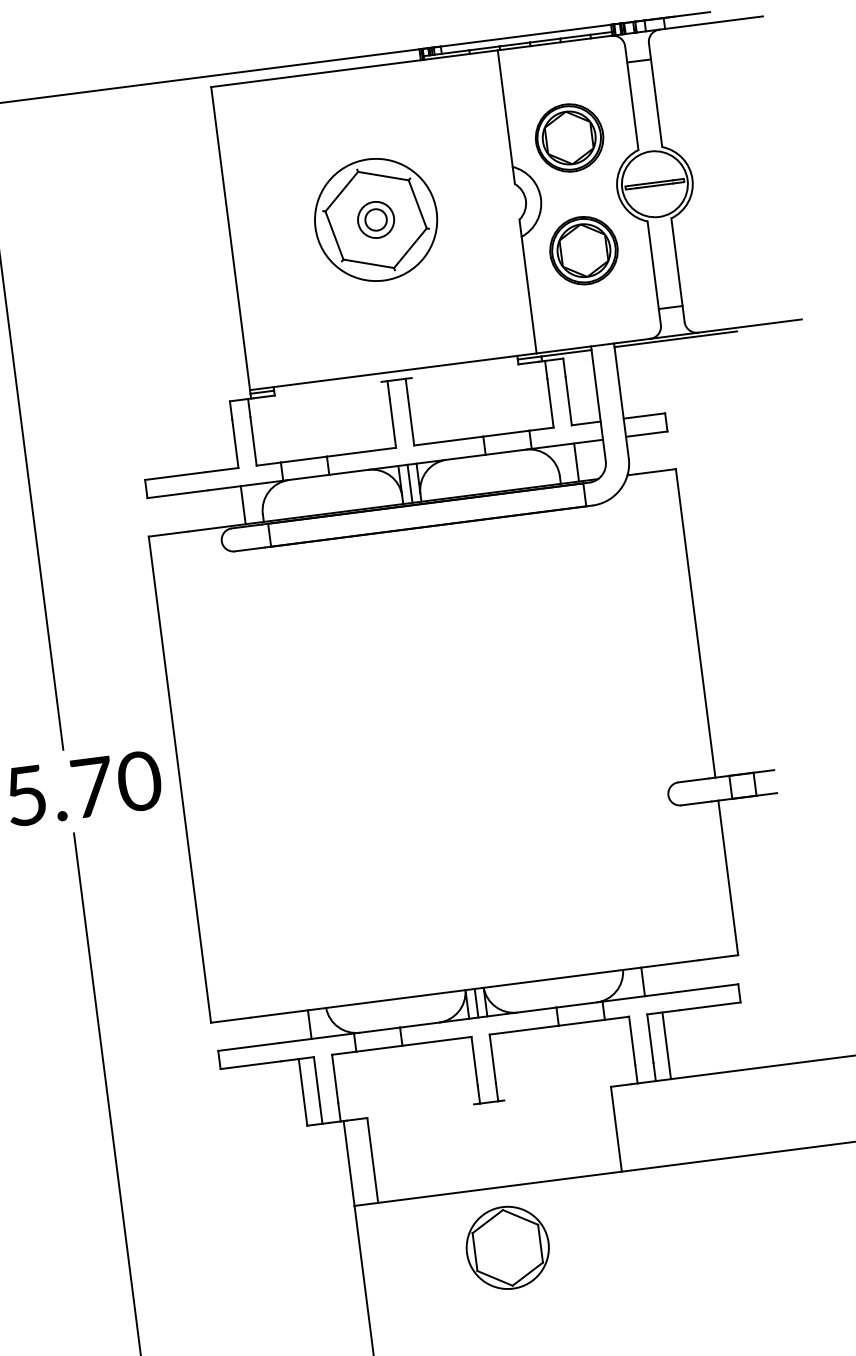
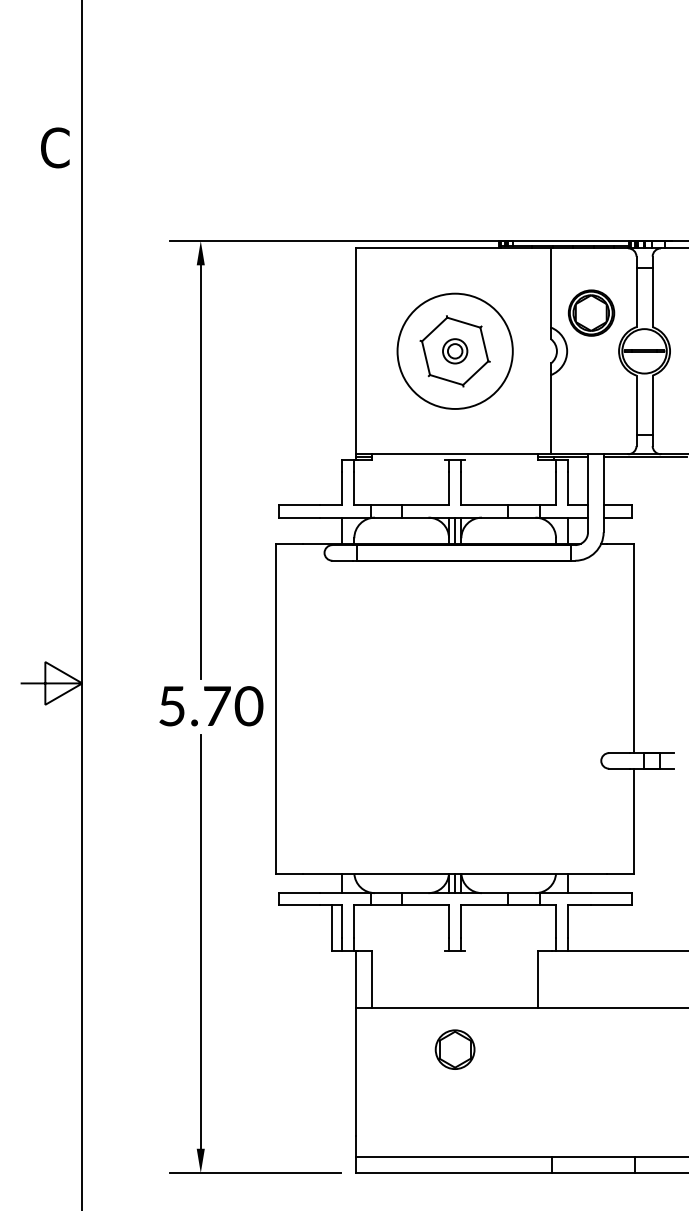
circle: (376, 220) -> (455, 351), size x1.4
part: (583, 250) -> (591, 389), removed
line: (666, 1044) -> (578, 927), removed
part: (506, 1247) -> (454, 1049), size x0.7

